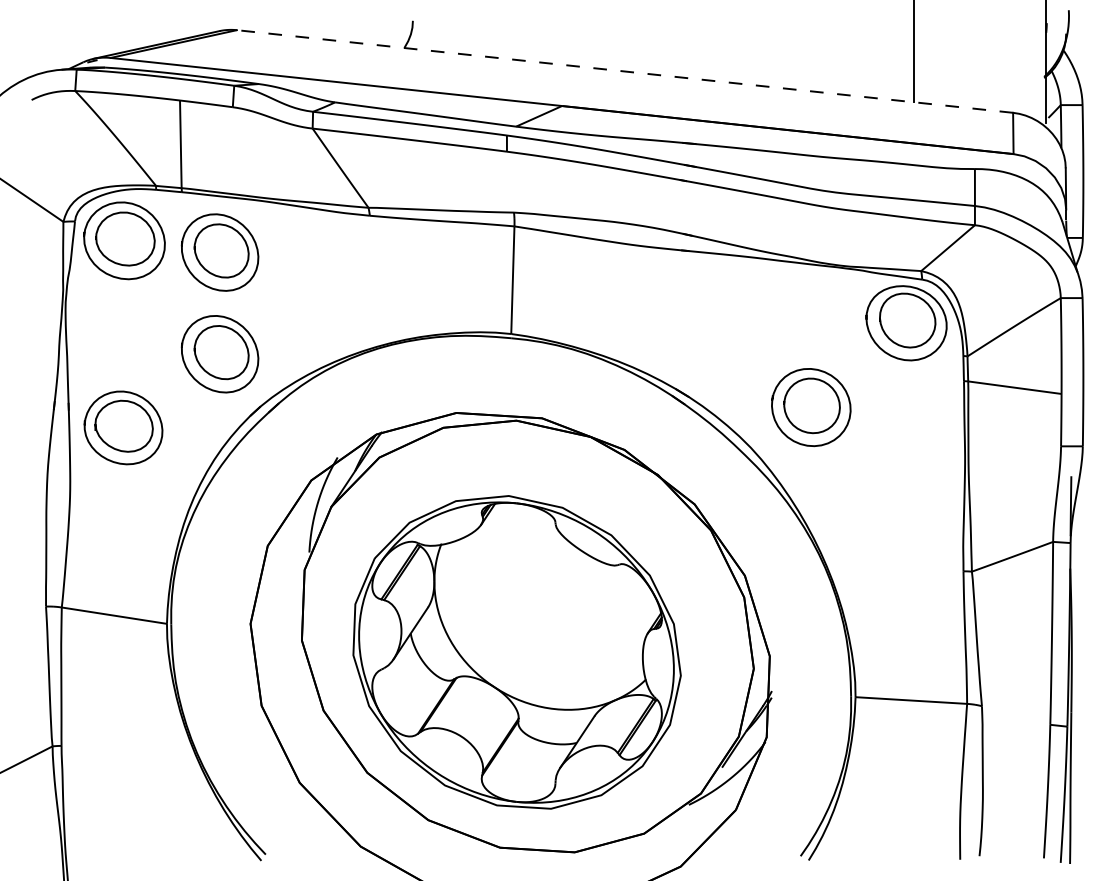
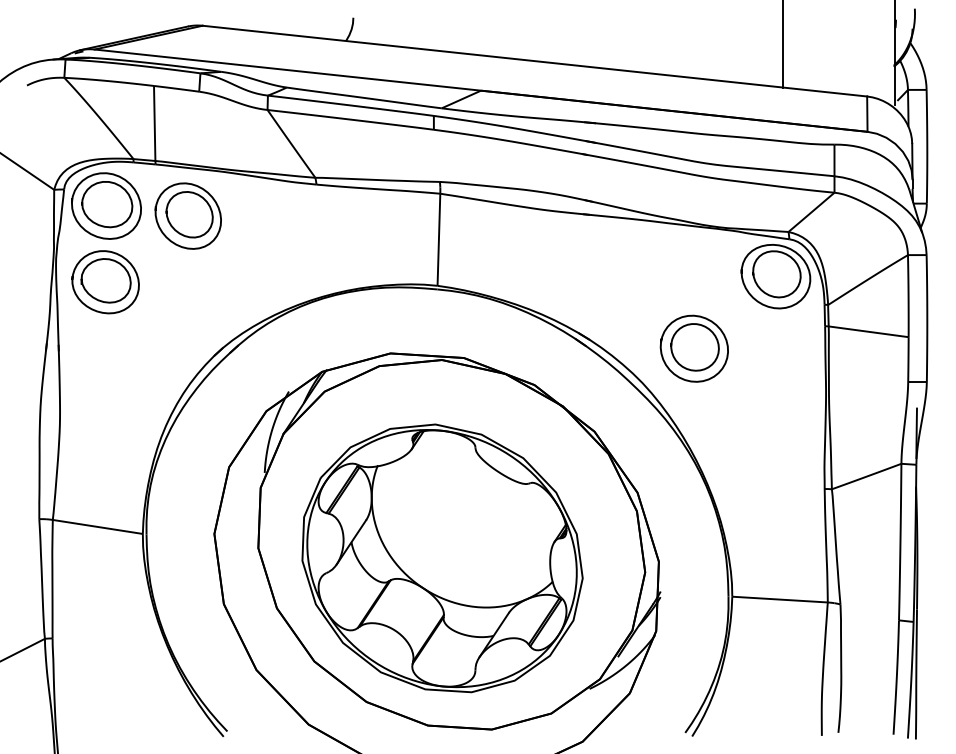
line: (624, 71) -> (534, 61), dashed -> solid
part: (219, 353) -> (187, 302), removed
part: (123, 428) -> (105, 282), moved

